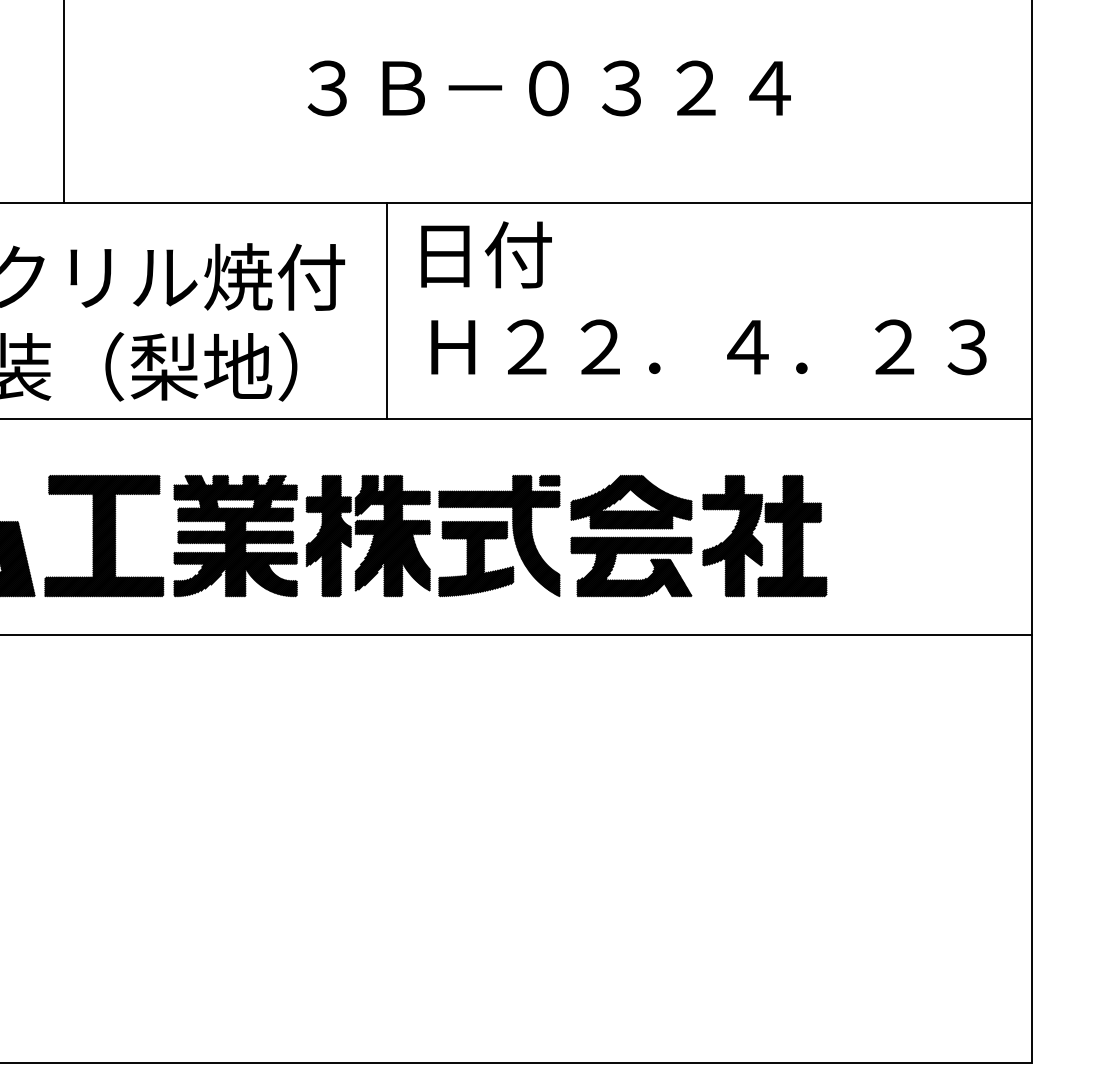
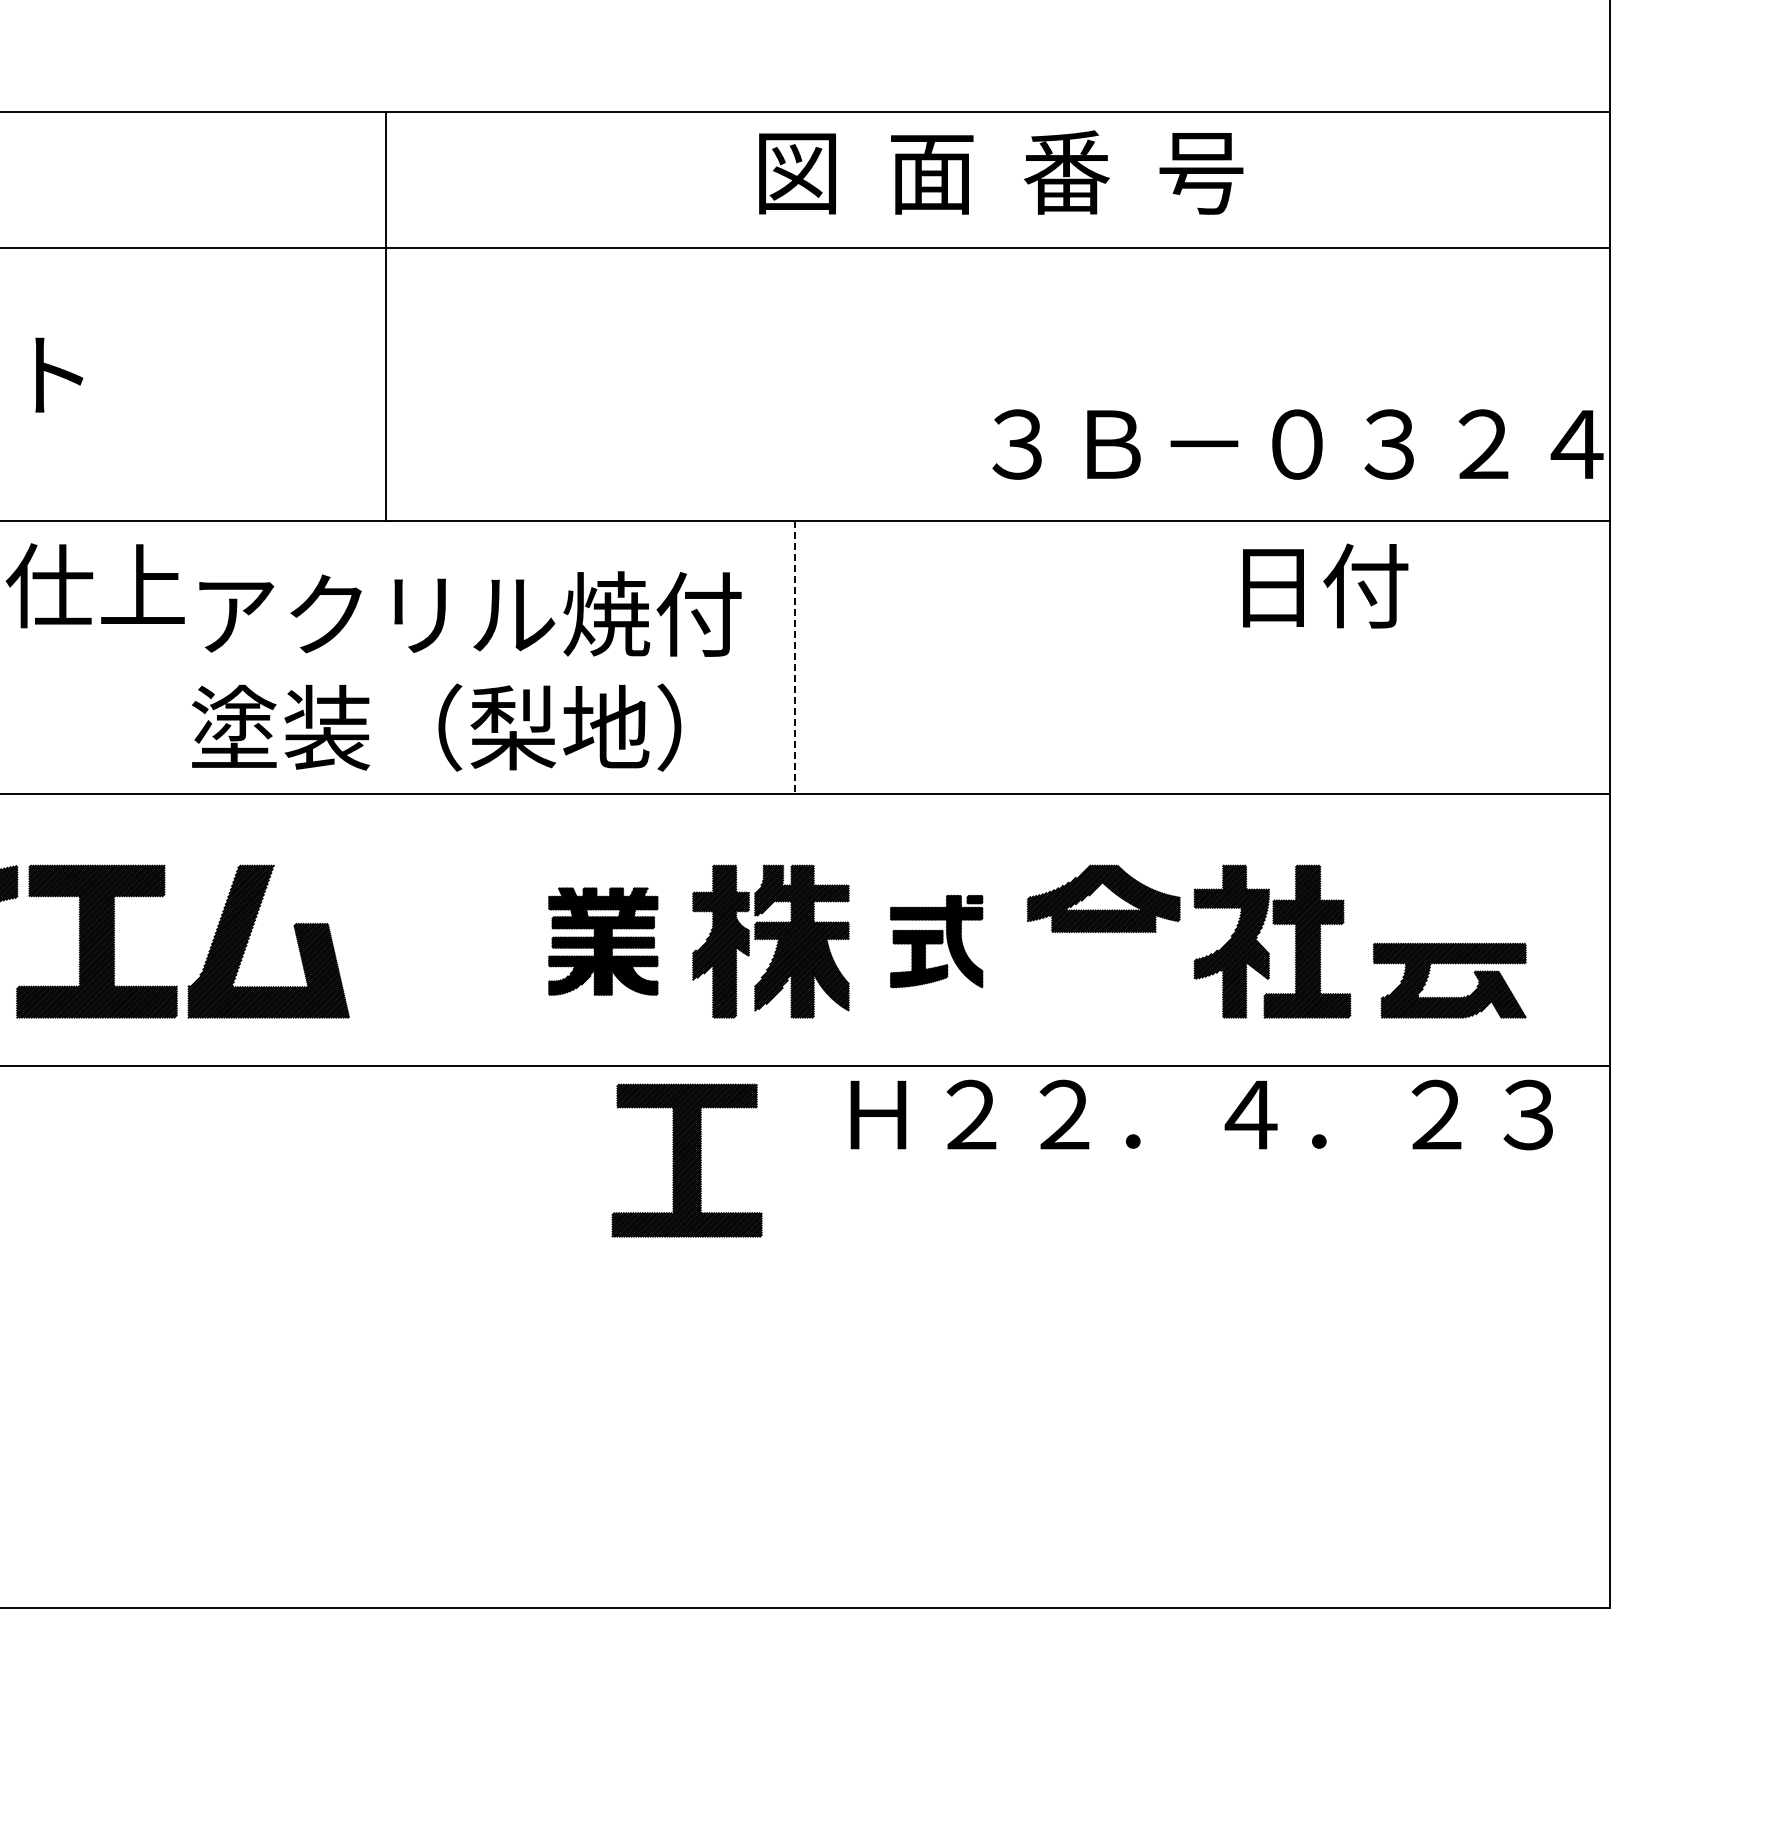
text: (548, 88) -> (1297, 444), moved
text: (486, 254) -> (1325, 585), moved
line: (386, 311) -> (794, 657), solid -> dashed
text: (708, 346) -> (1201, 1114), moved
part: (103, 535) -> (686, 1160), moved
part: (235, 535) -> (603, 941), size x0.7
part: (499, 535) -> (936, 941), size x0.6
part: (631, 579) -> (1449, 996), moved

